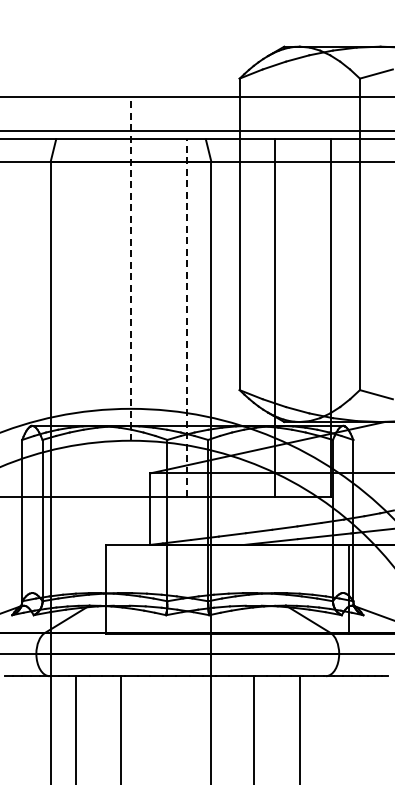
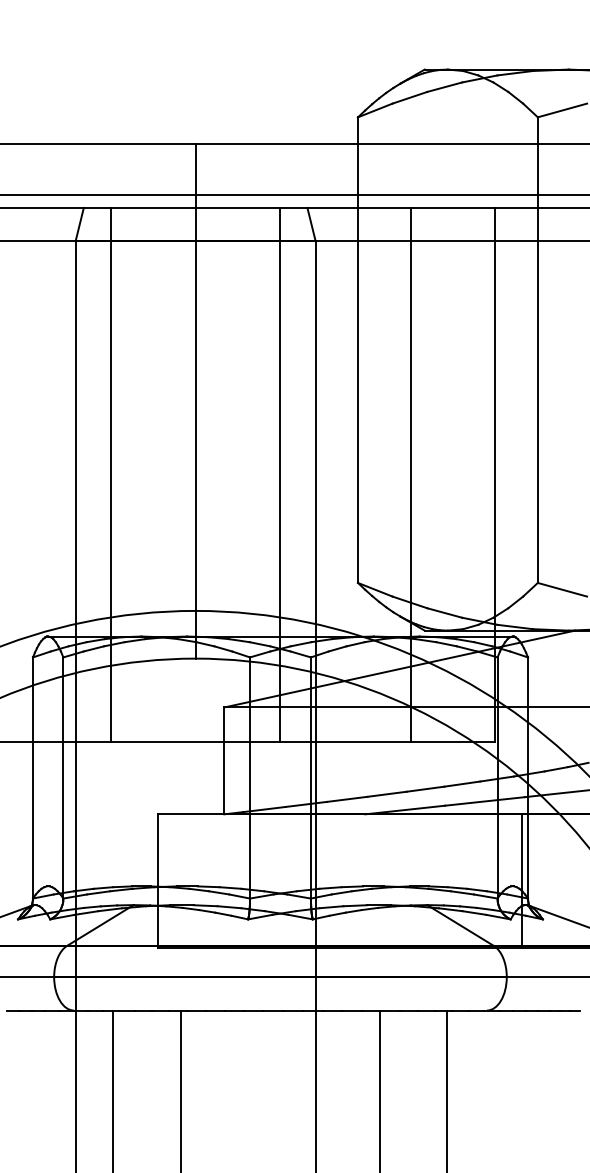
line: (131, 268) -> (196, 401), dashed -> solid
line: (74, 317) -> (111, 474), added
line: (187, 318) -> (280, 475), dashed -> solid

